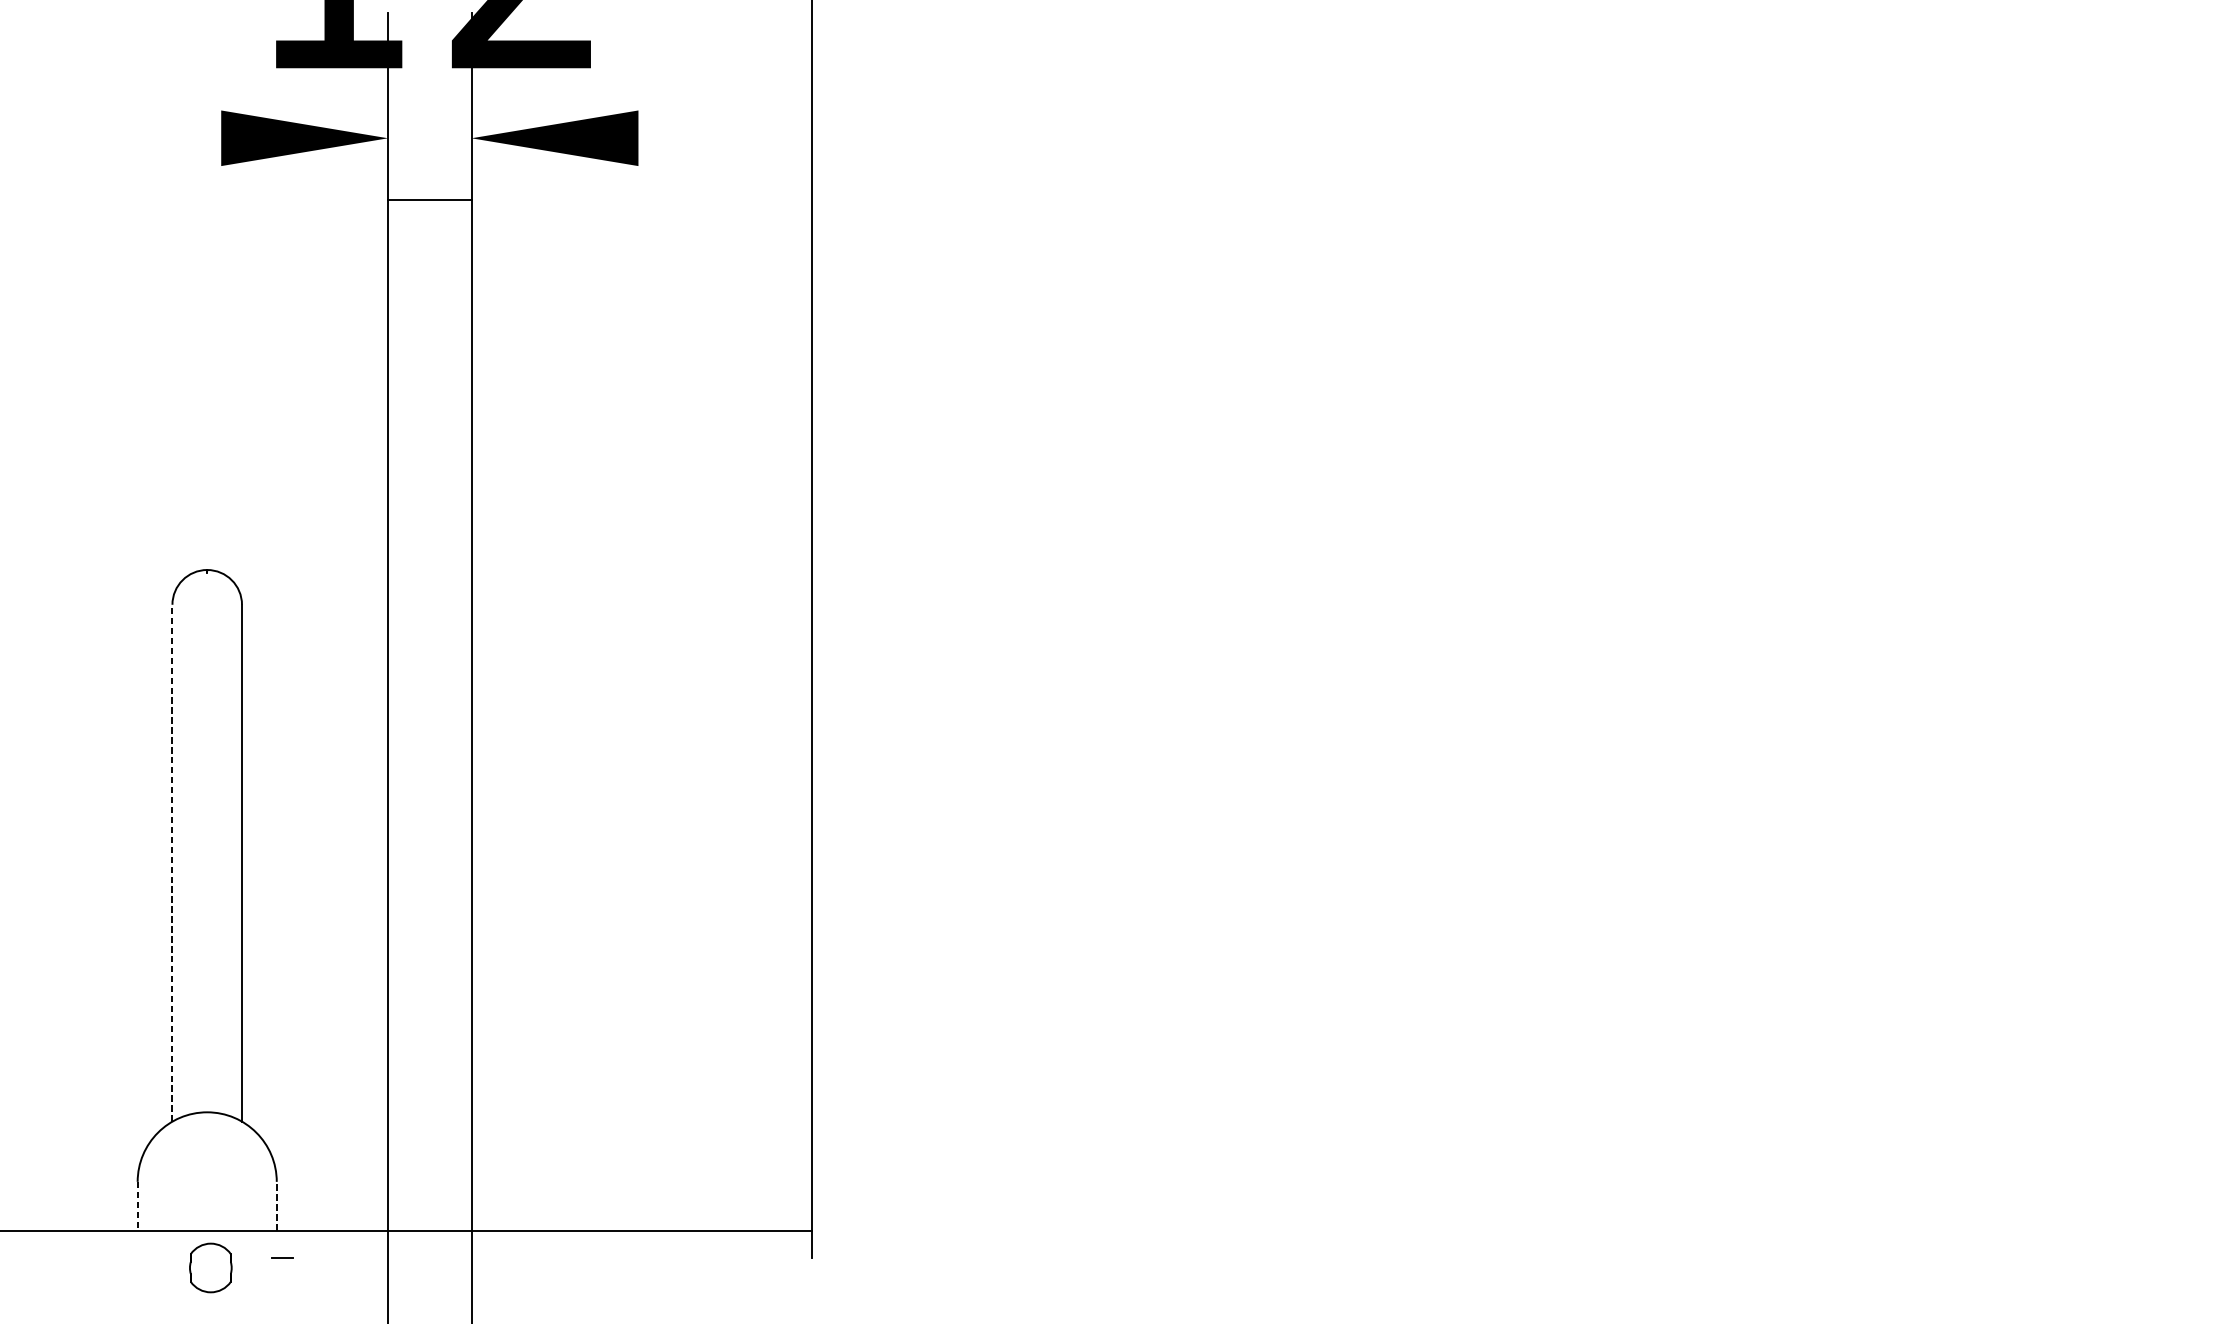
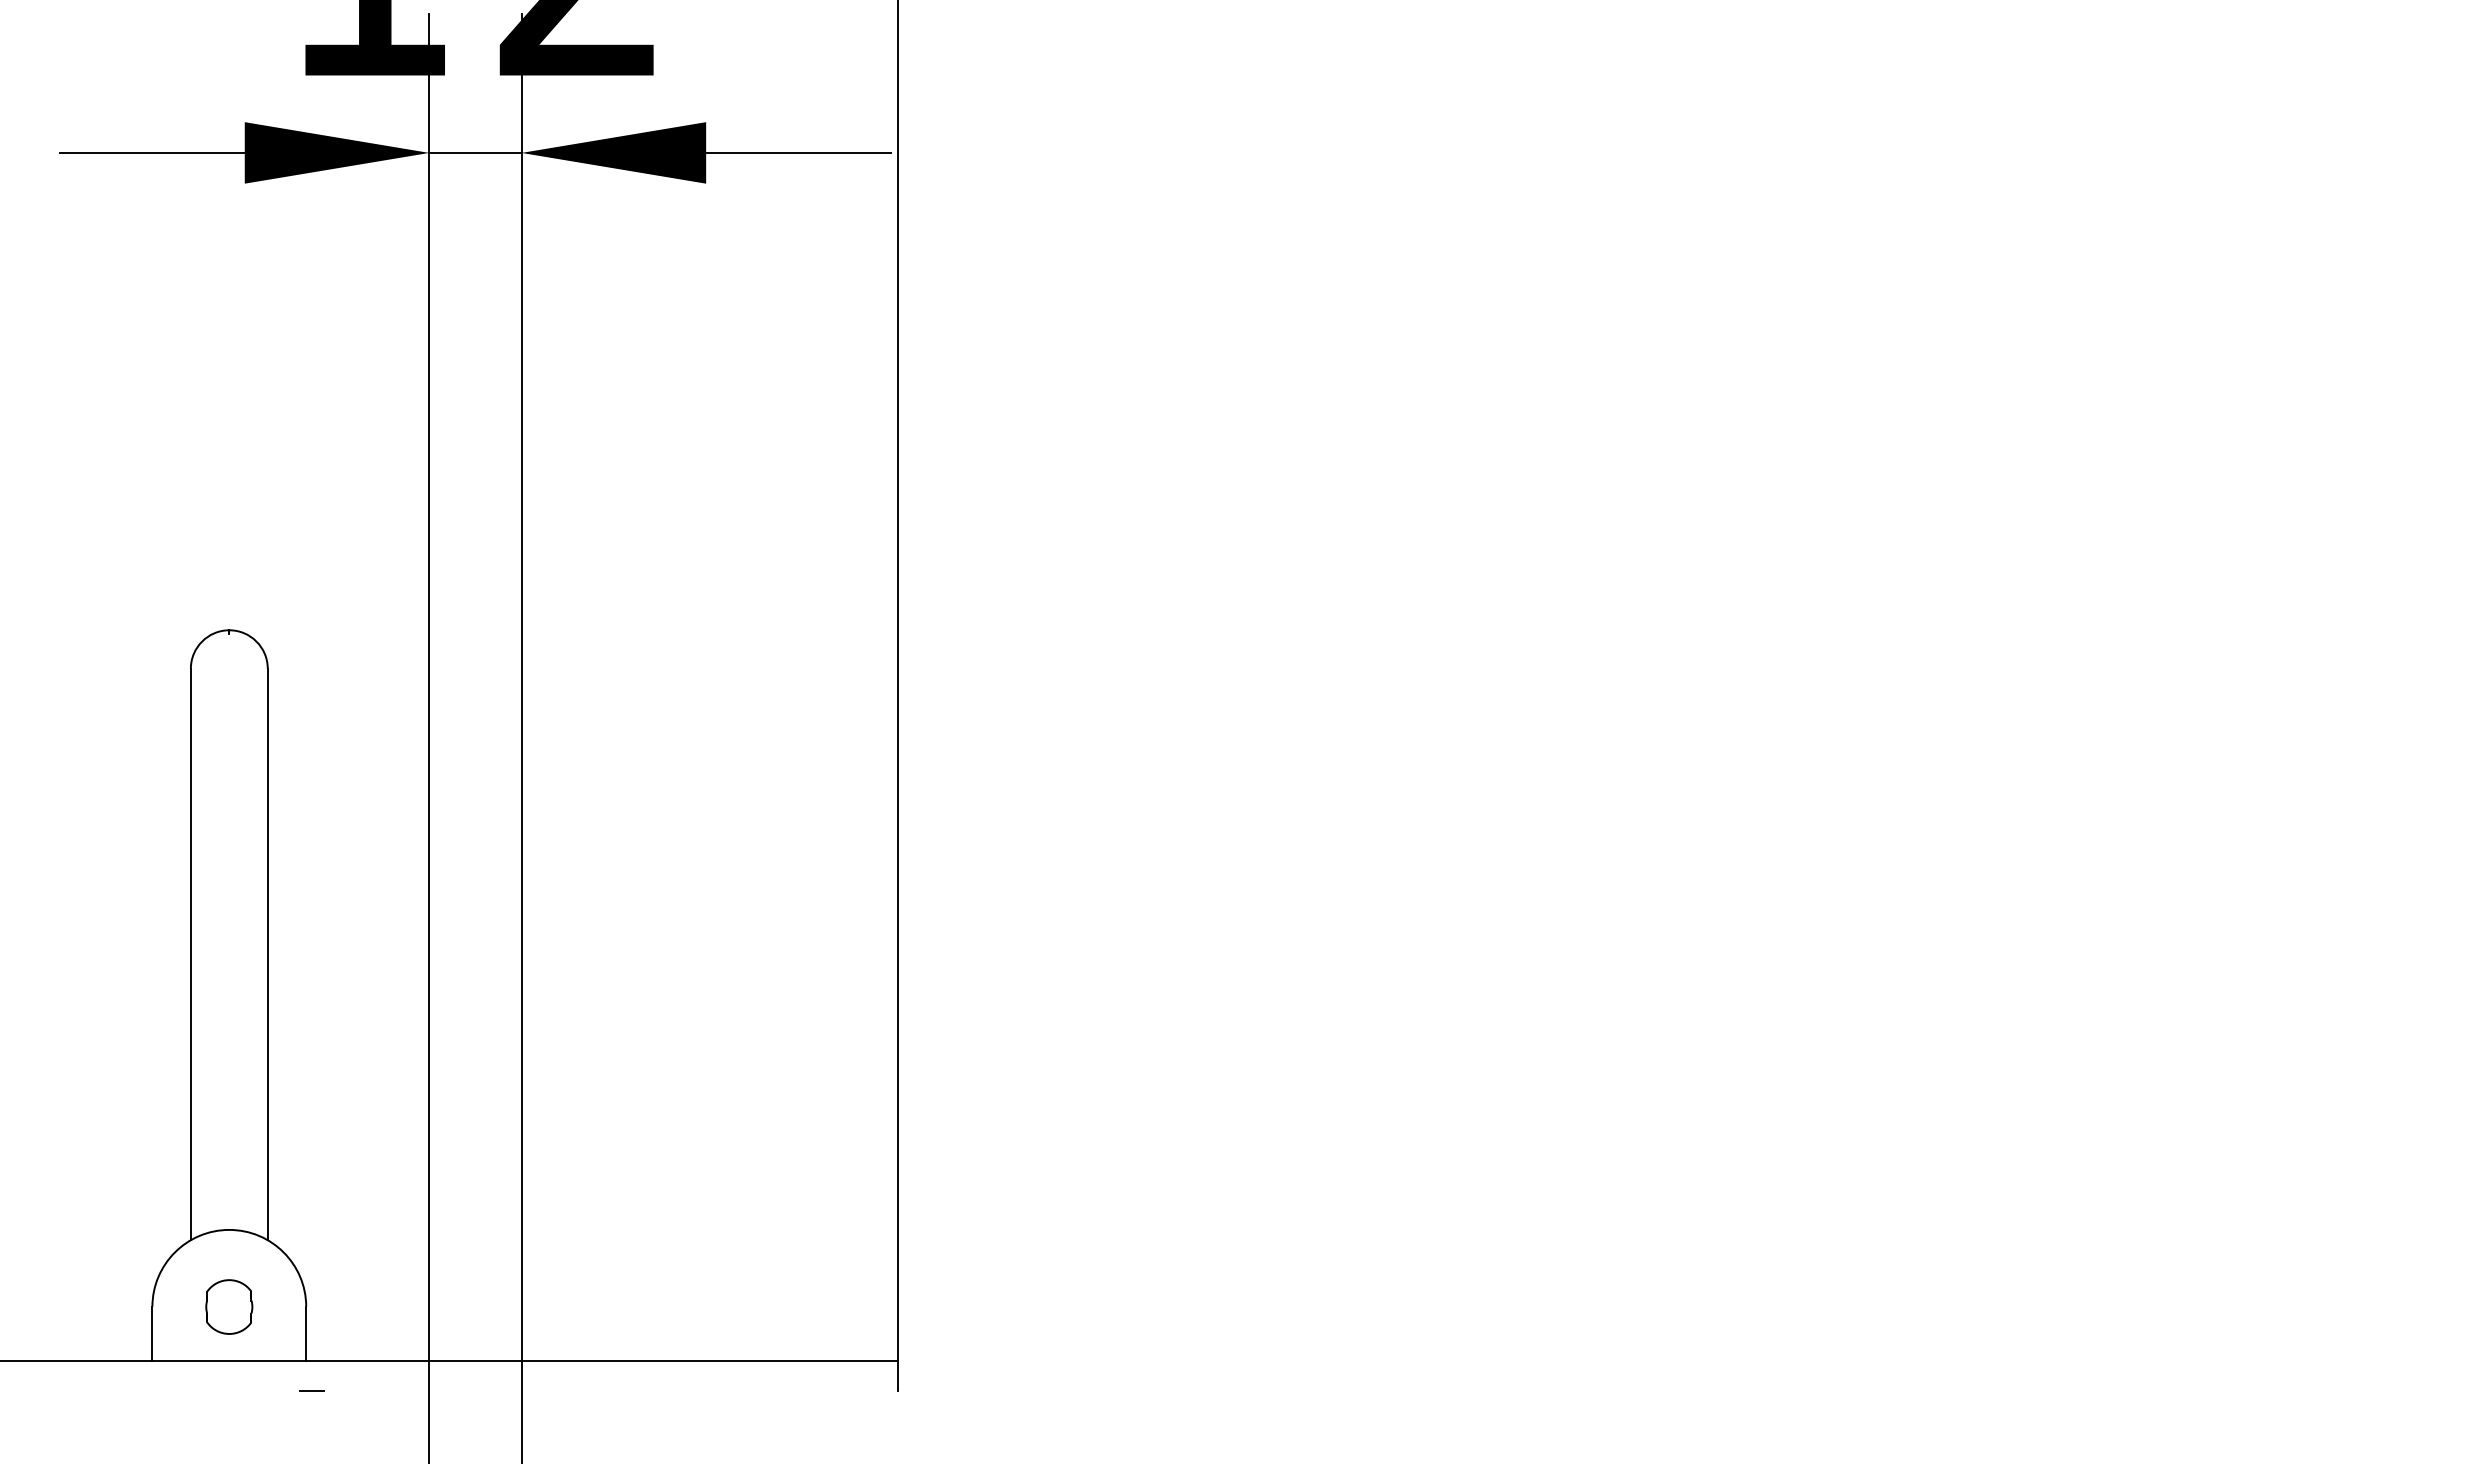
line: (137, 137) -> (152, 152), added
line: (721, 137) -> (798, 152), added
line: (429, 199) -> (475, 152), moved
line: (172, 863) -> (190, 954), dashed -> solid
line: (137, 1205) -> (152, 1333), dashed -> solid
line: (277, 1205) -> (306, 1333), dashed -> solid
part: (211, 1267) -> (229, 1306), moved

